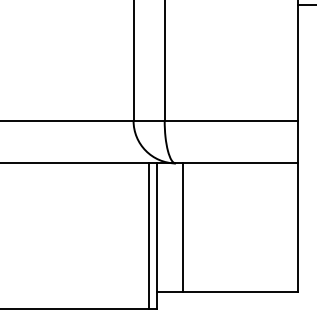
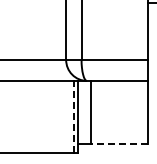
line: (148, 235) -> (73, 116), solid -> dashed
line: (241, 291) -> (119, 144), solid -> dashed

